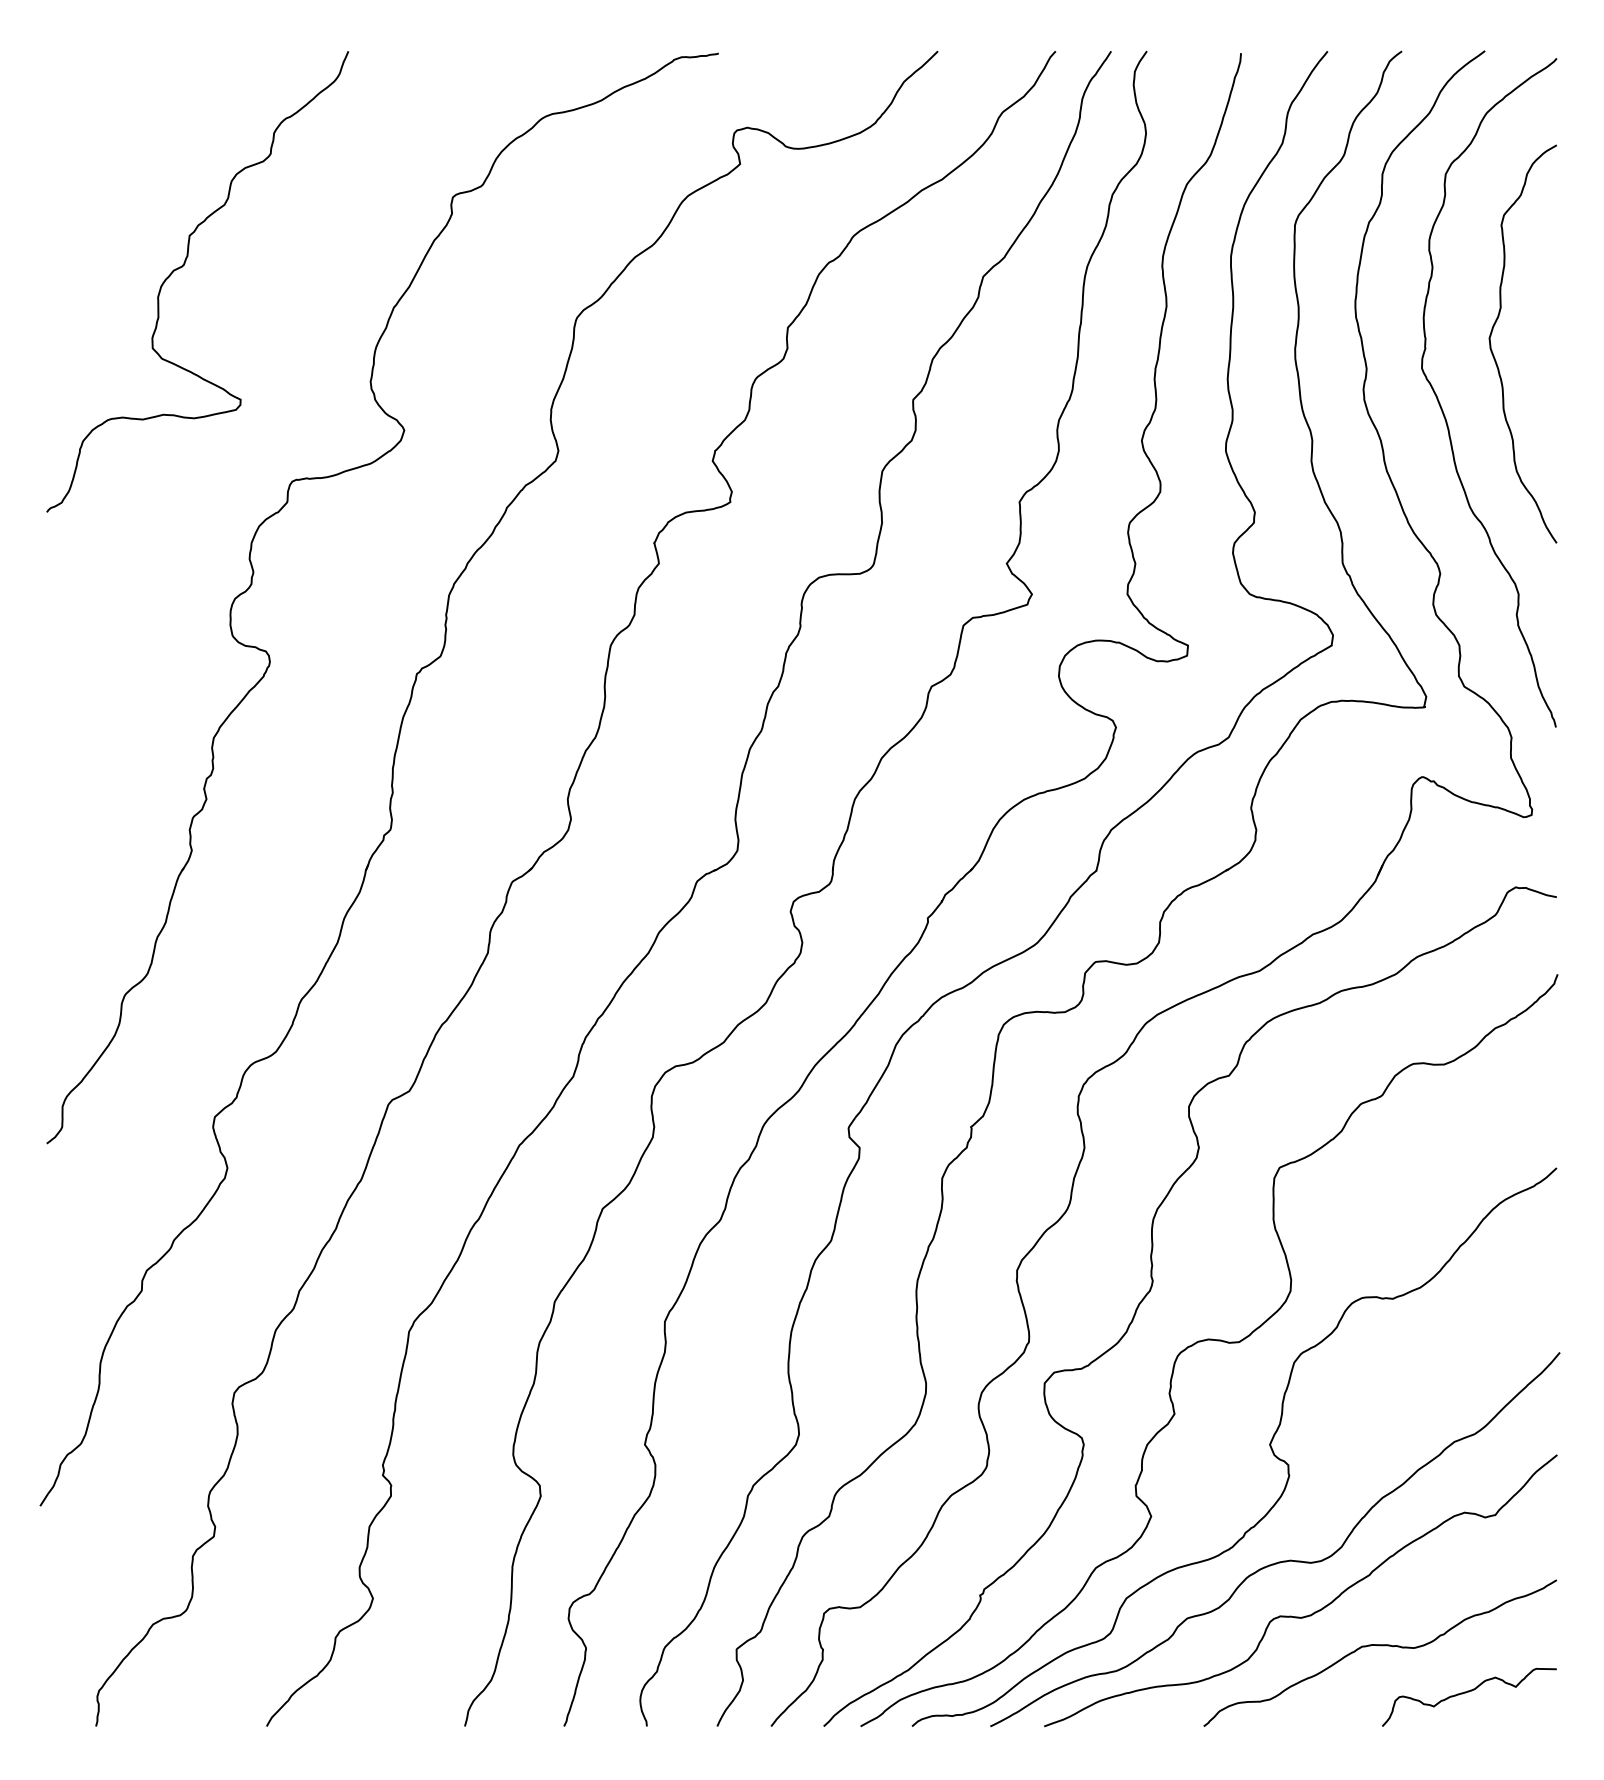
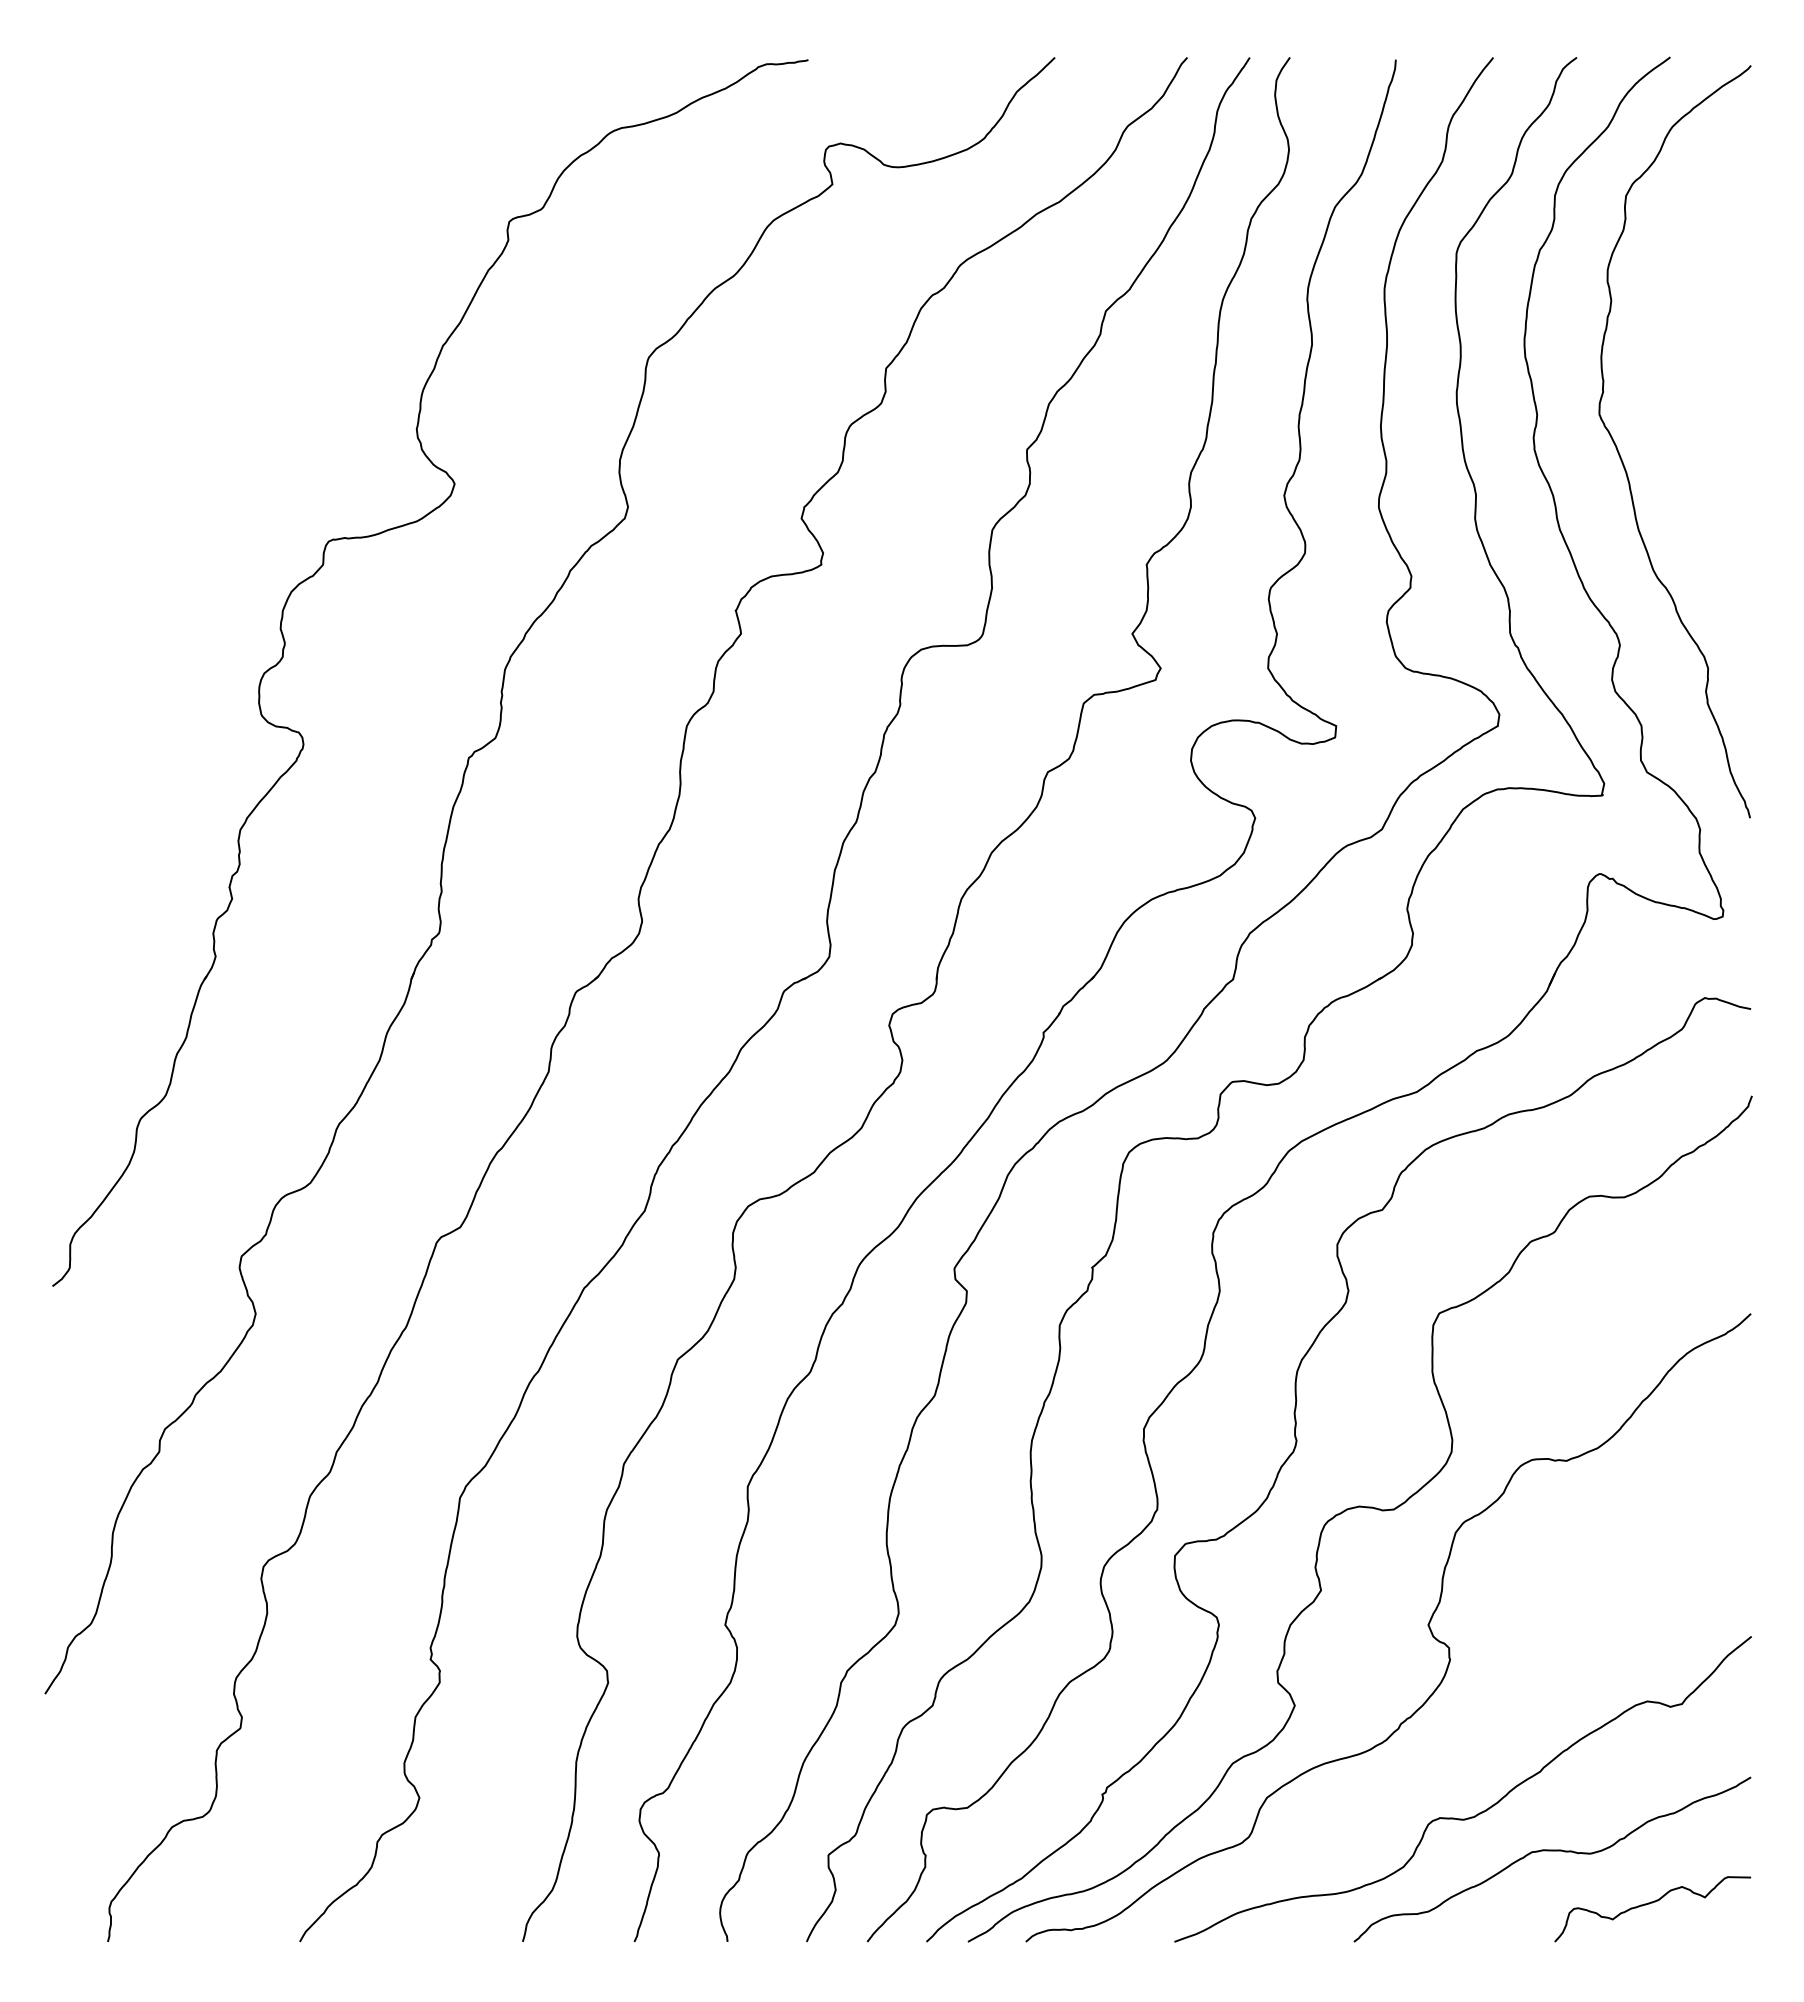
curve: (183, 266) -> (206, 299), removed
curve: (1494, 357) -> (1681, 401), removed
curve: (1278, 1561) -> (1438, 1756), removed

